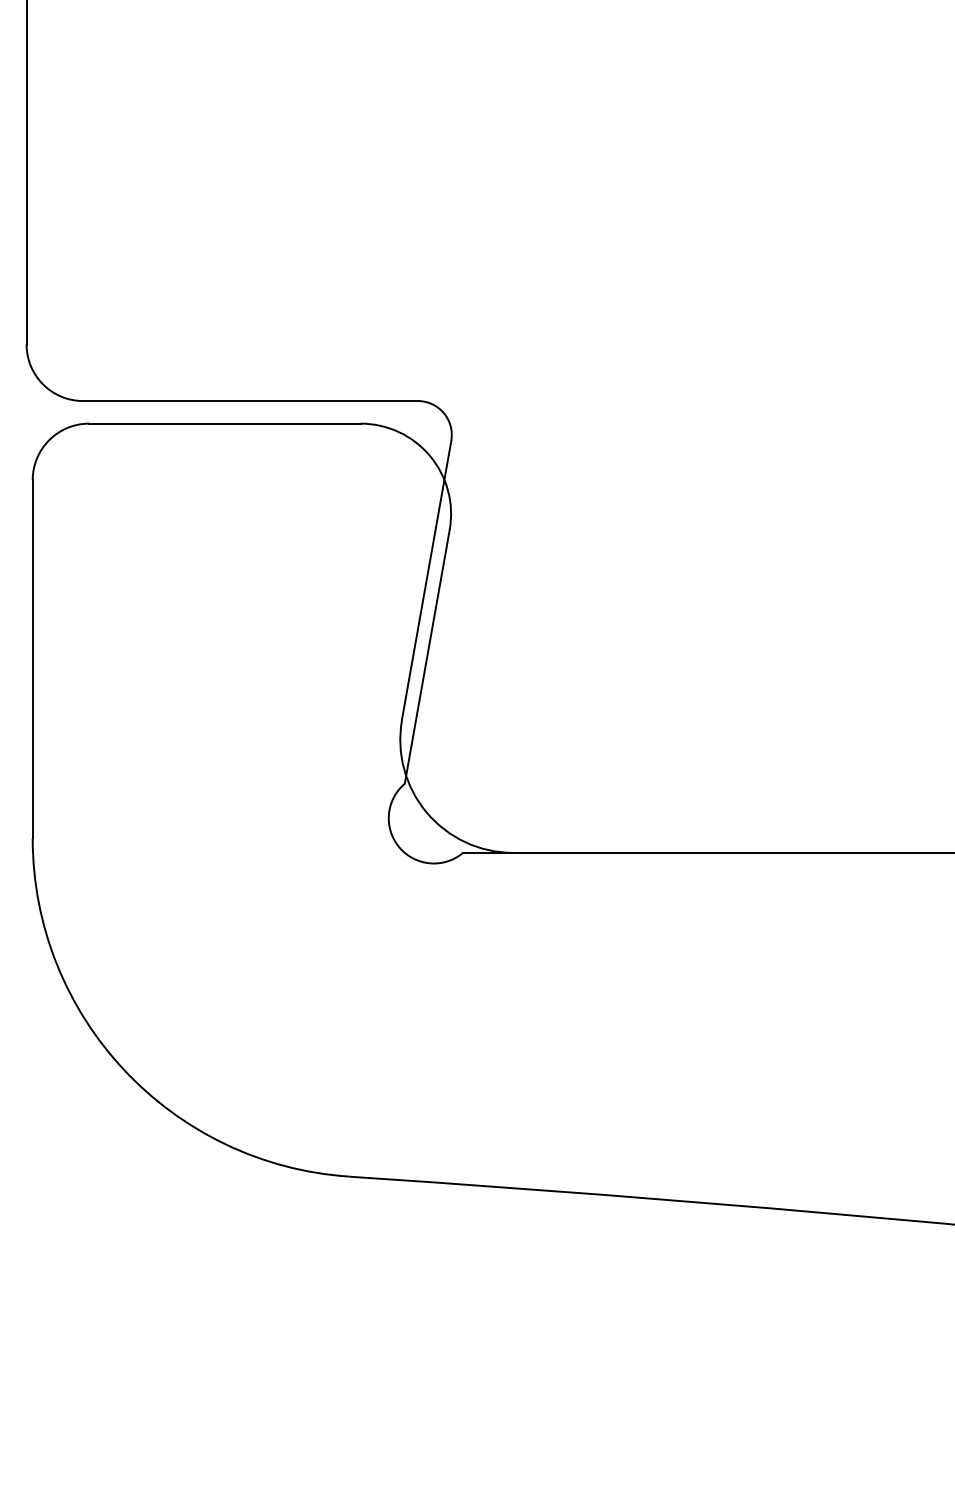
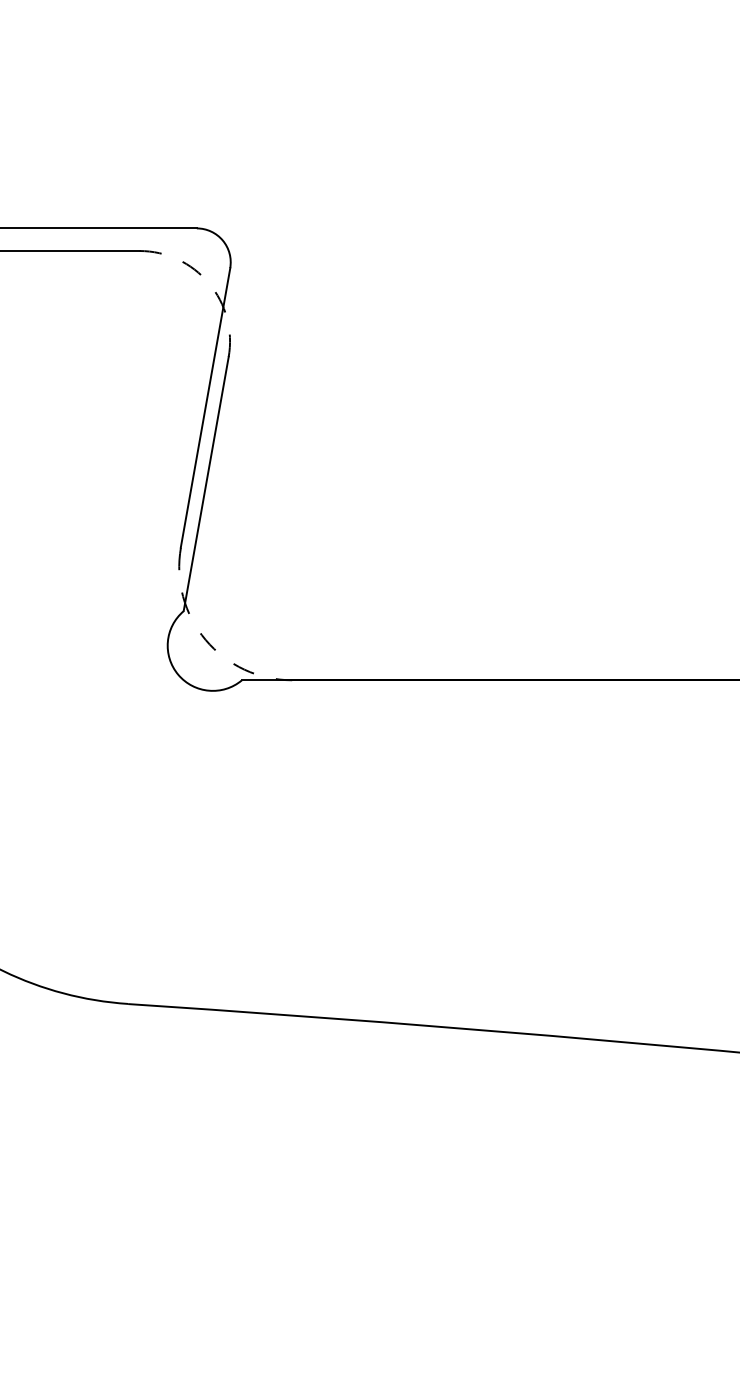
arc: (429, 455) -> (208, 282), solid -> dashed
arc: (426, 812) -> (205, 639), solid -> dashed

